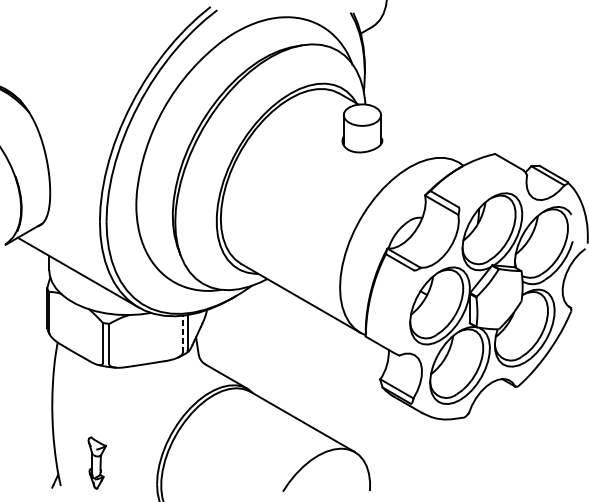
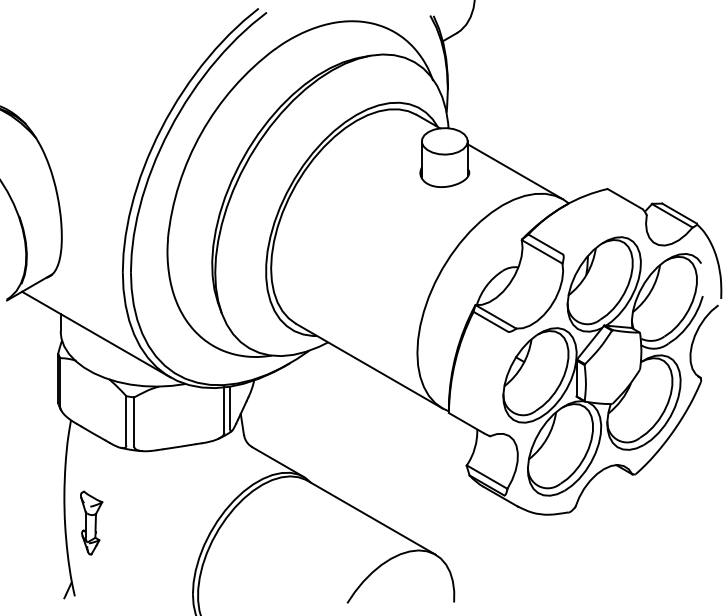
line: (420, 139) -> (515, 171), added
line: (182, 334) -> (224, 410), dashed -> solid
part: (97, 462) -> (91, 522), moved

